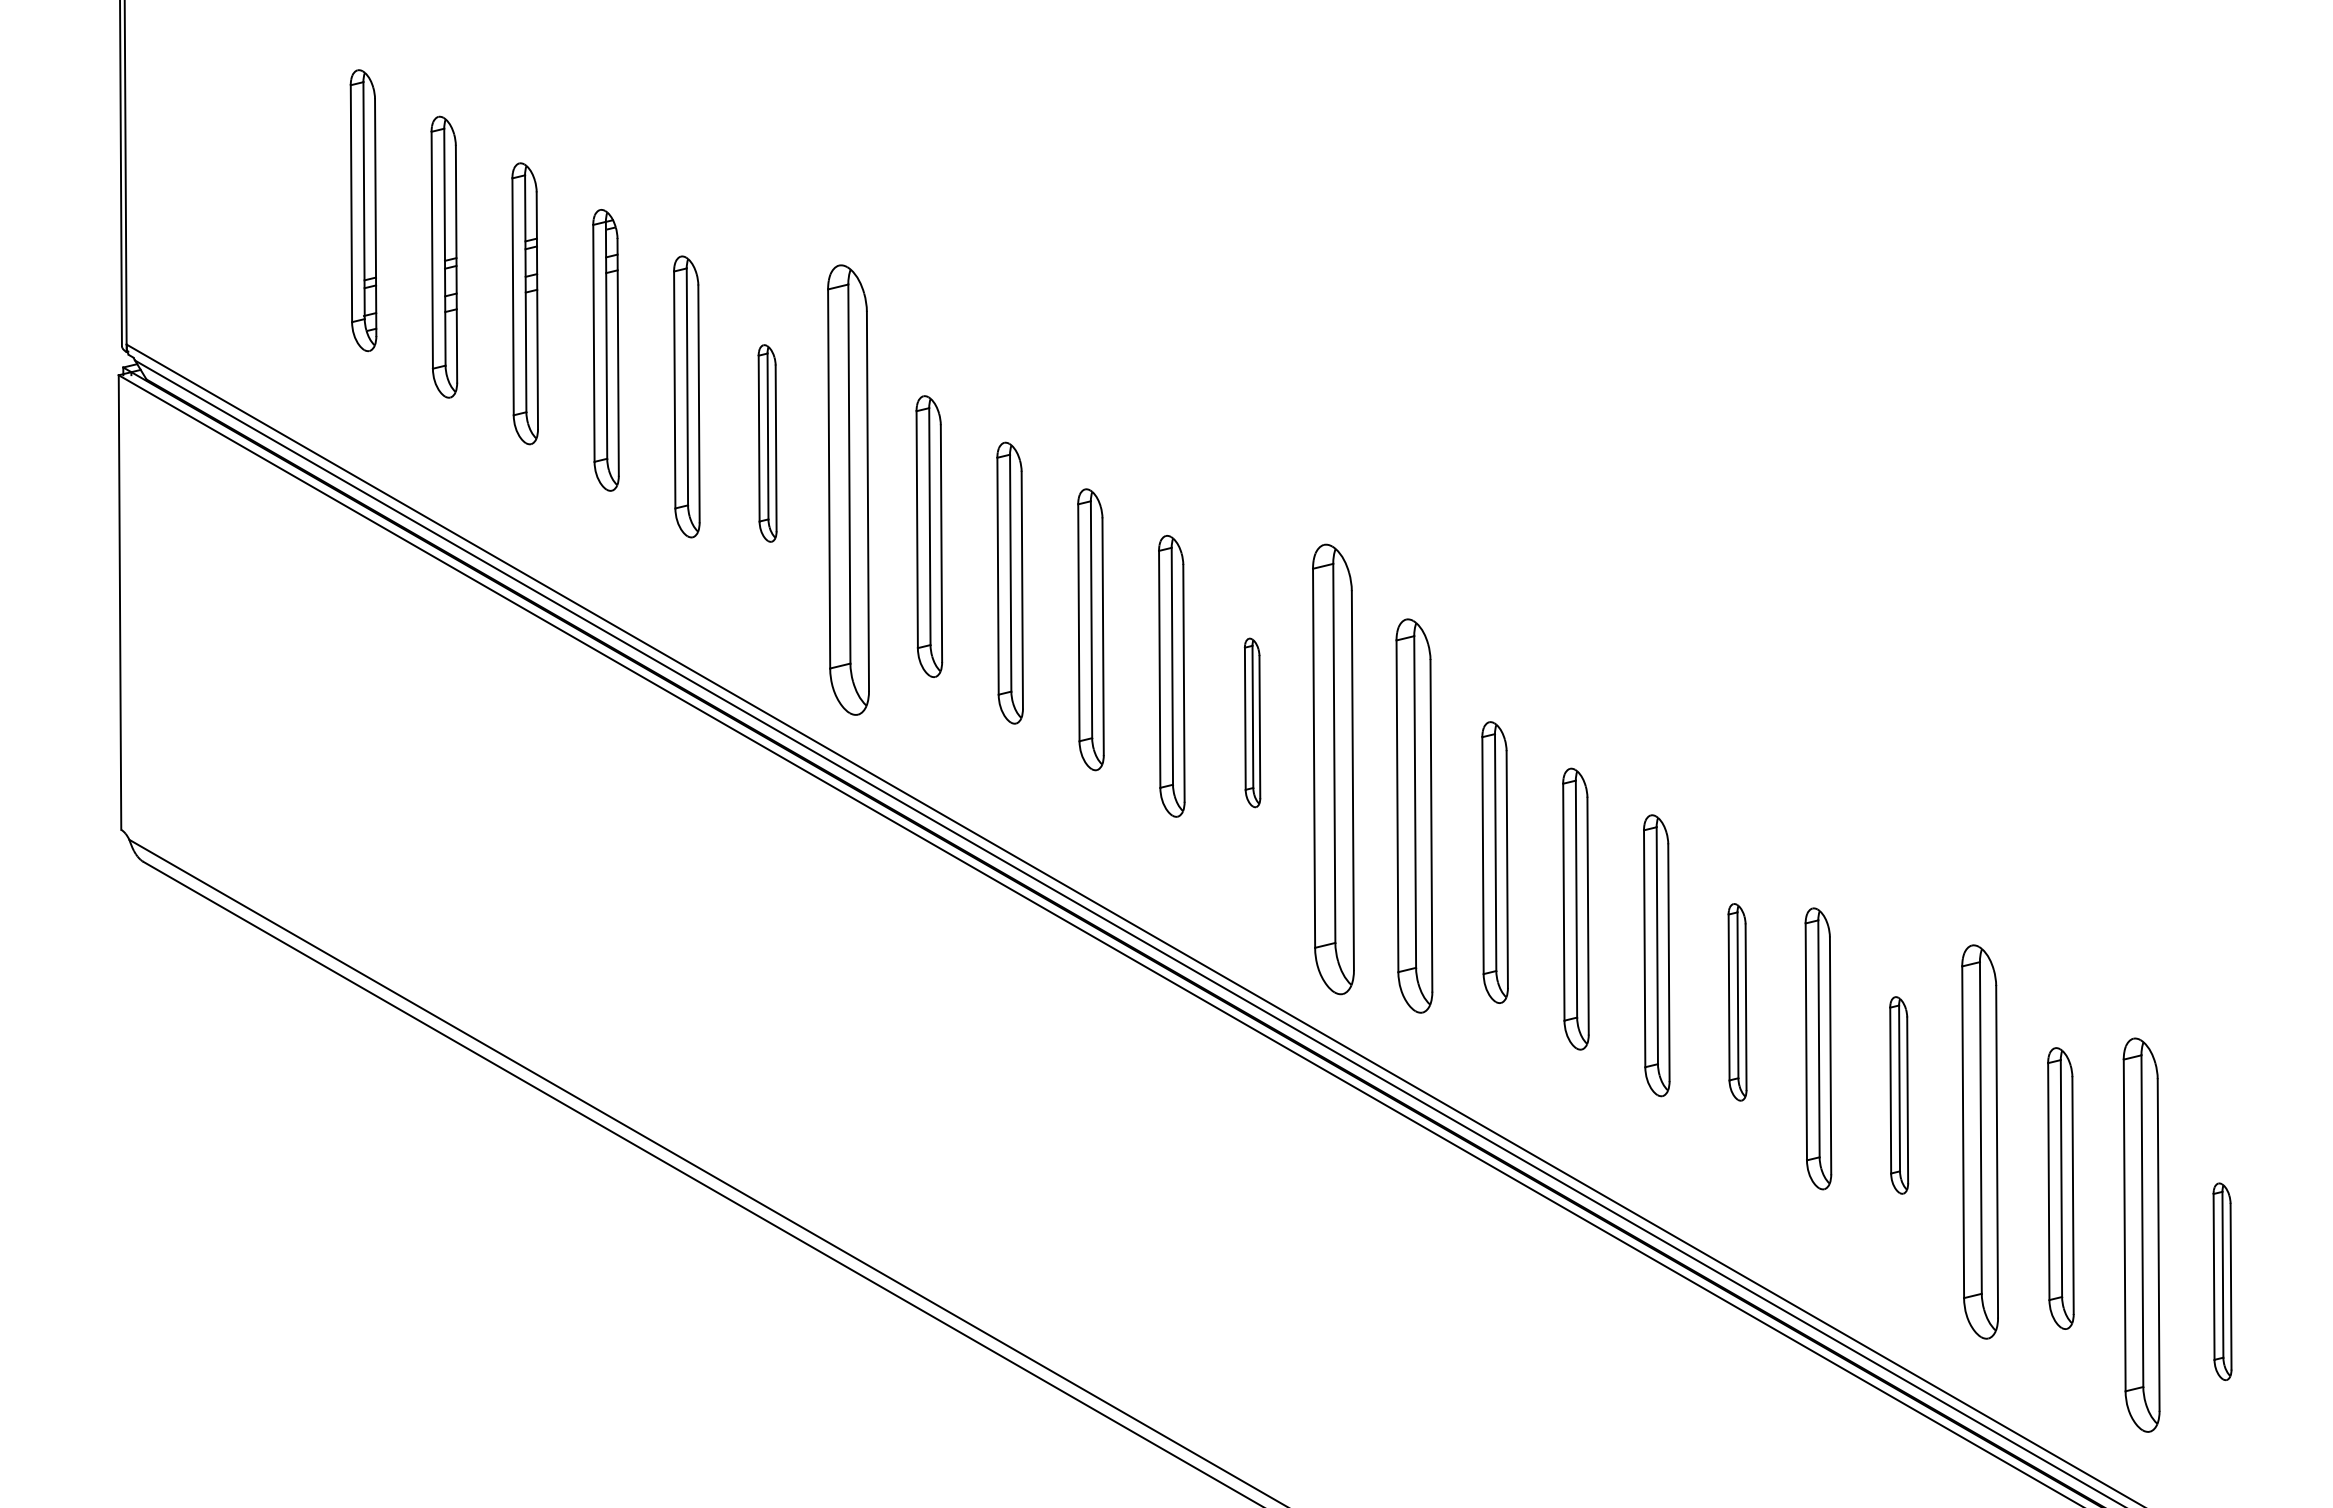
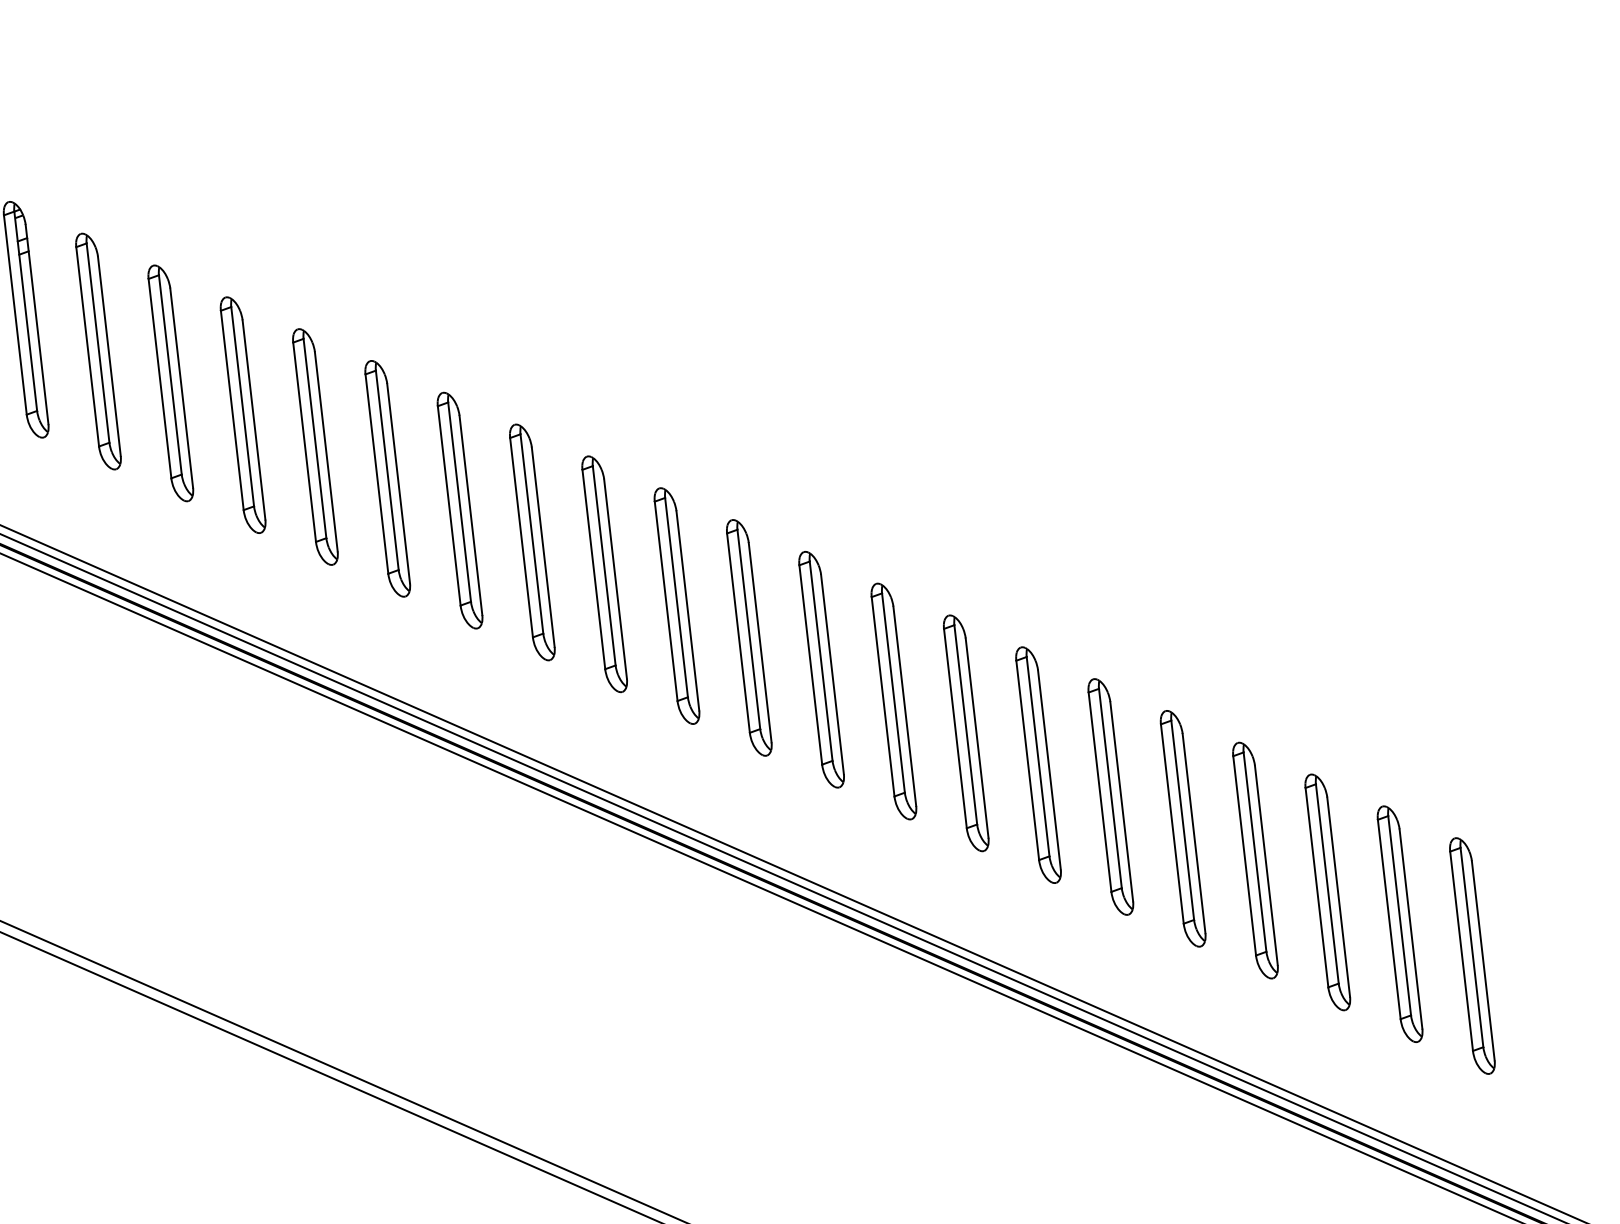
part: (767, 443) -> (170, 383), size x1.43
part: (848, 489) -> (243, 414), size x0.62
part: (1252, 722) -> (604, 573), size x1.67
part: (1333, 769) -> (677, 606), size x0.62
part: (1413, 815) -> (748, 637), size x0.71
part: (1737, 1002) -> (1038, 765), size x1.43
part: (1898, 1095) -> (1182, 828), size x1.43
part: (1979, 1141) -> (1254, 860), size x0.71
part: (2141, 1234) -> (1399, 923), size x0.71
part: (2222, 1281) -> (1472, 955), size x1.43

